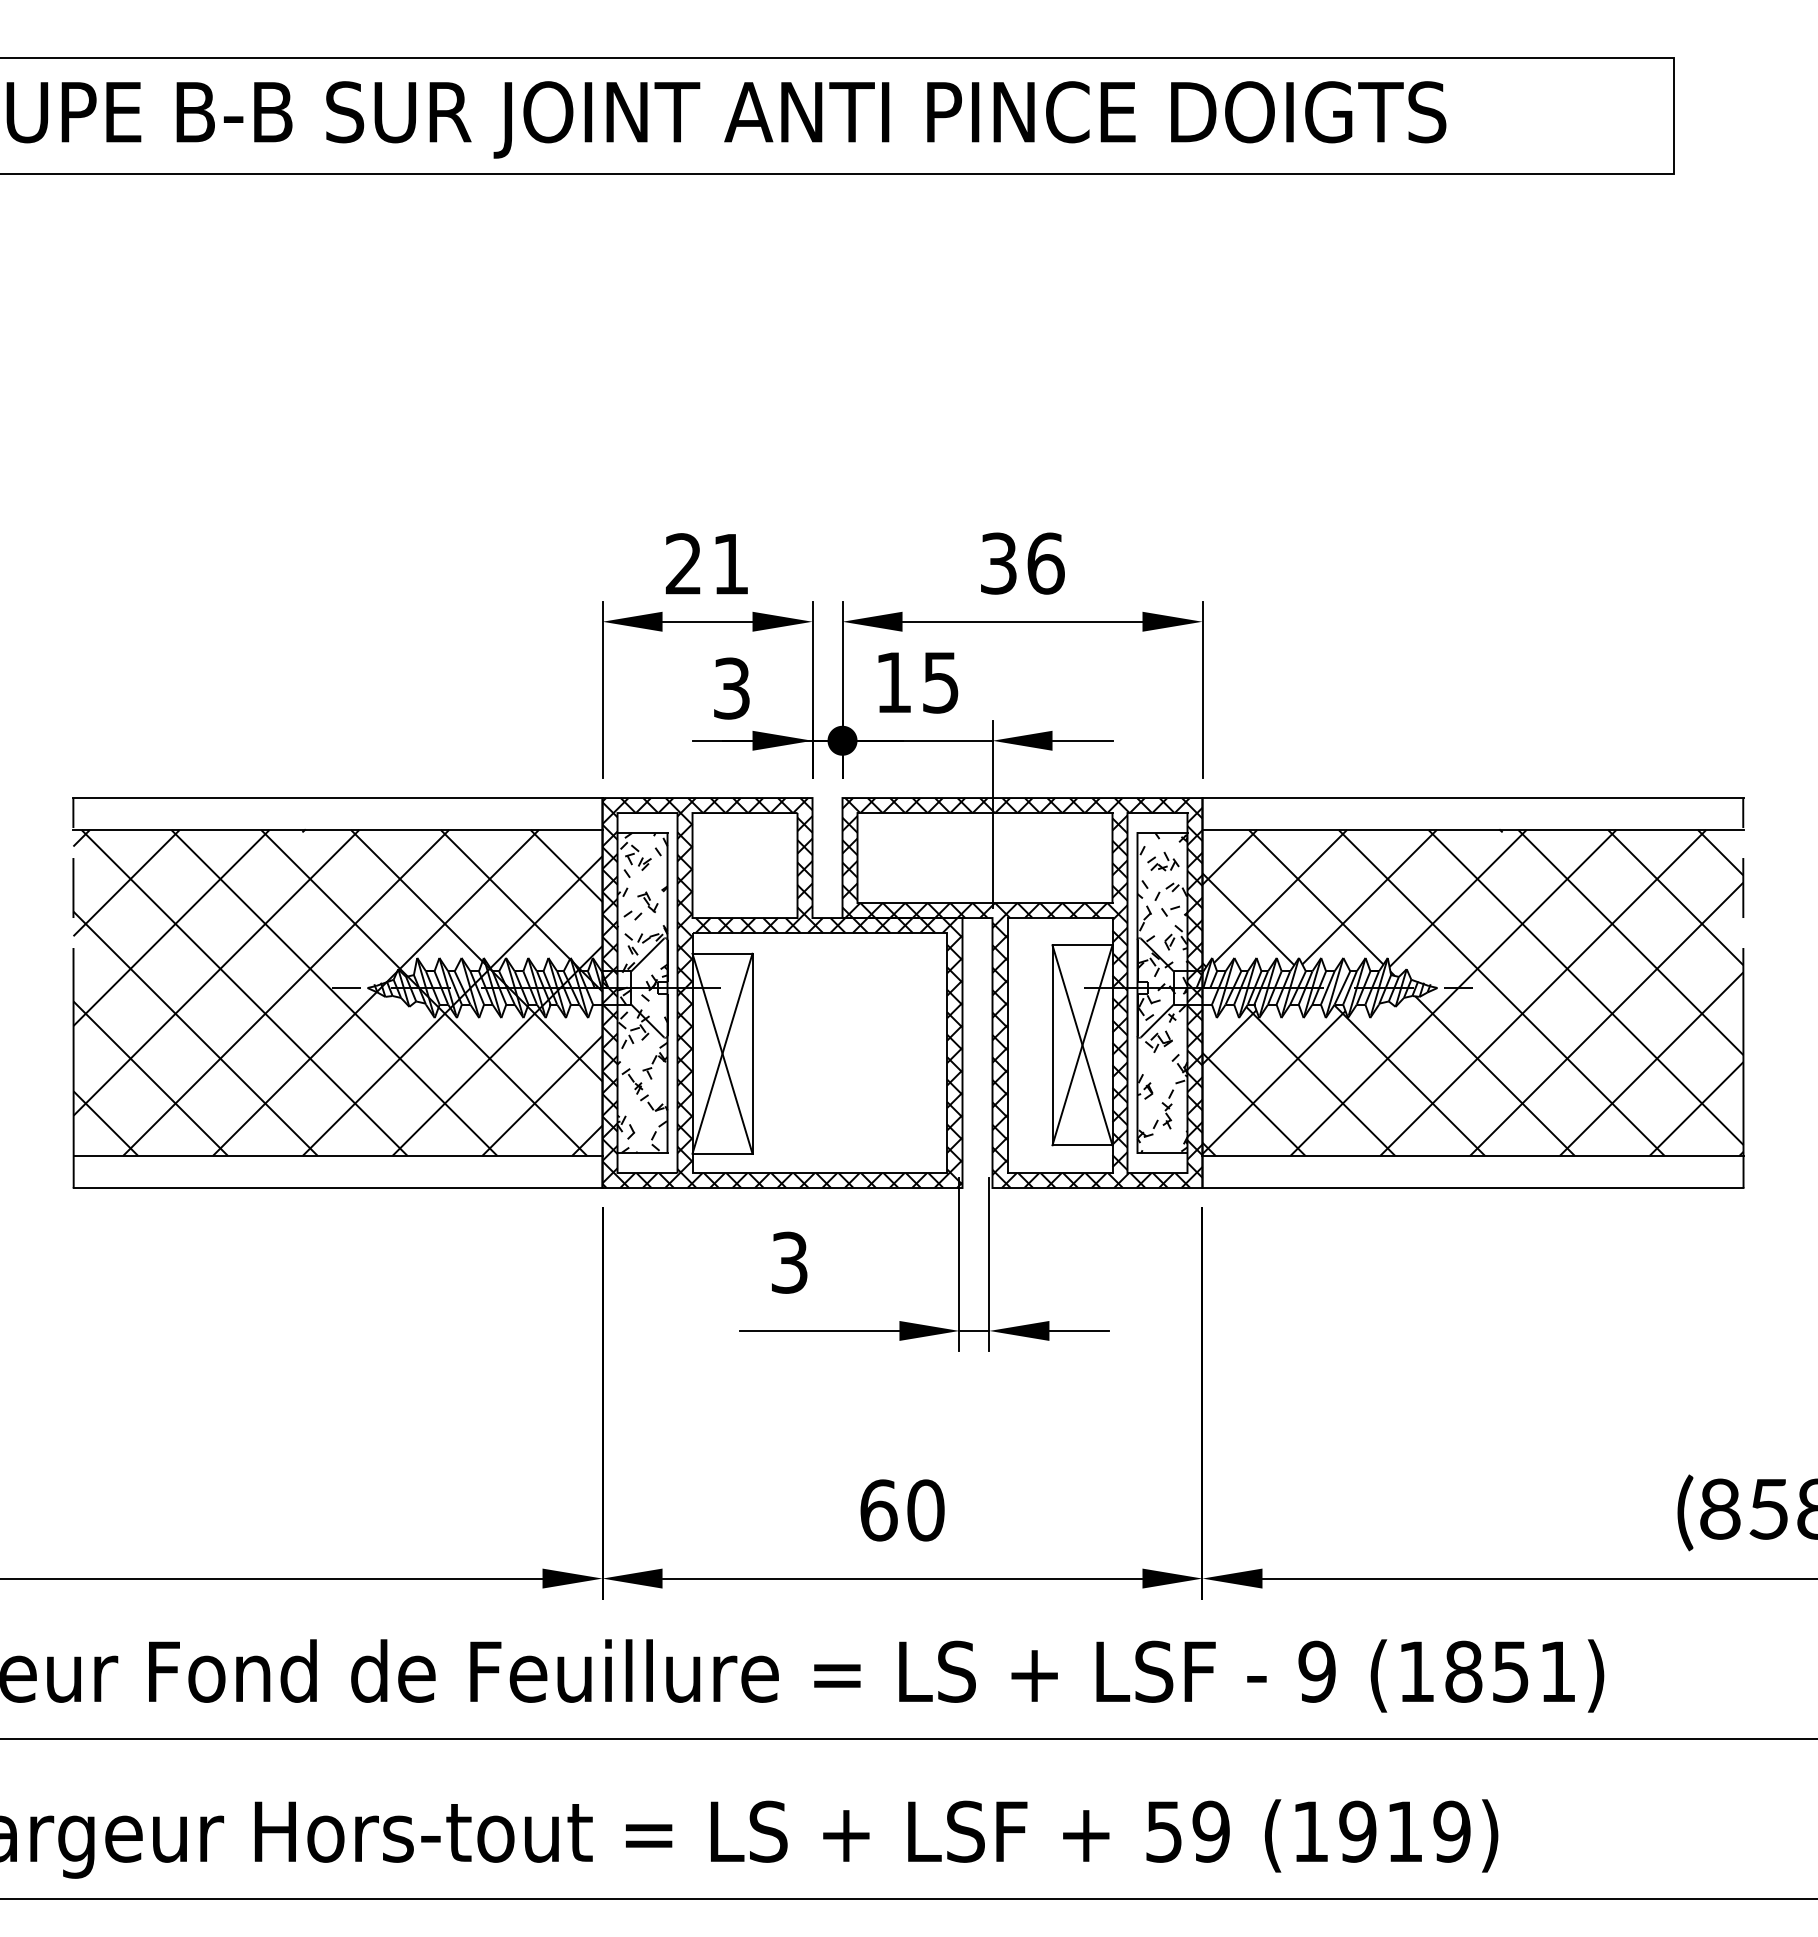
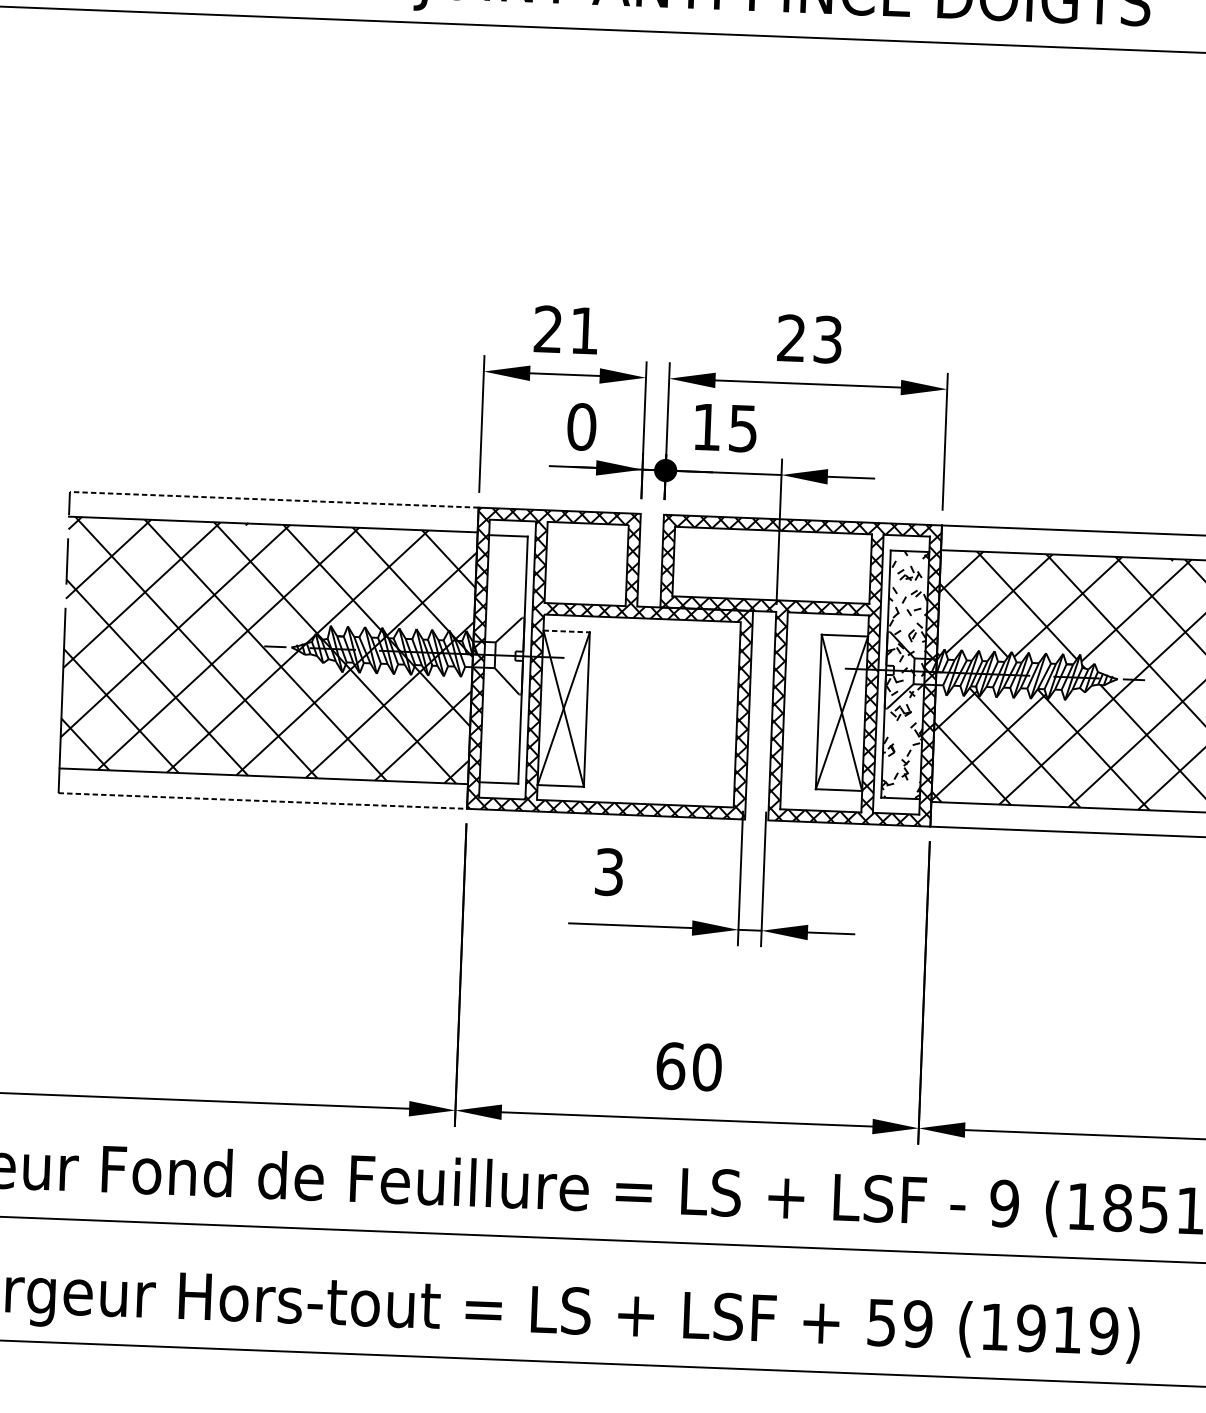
text: (1022, 563) -> (809, 338), 36 -> 23
text: (731, 688) -> (581, 426), 3 -> 0
line: (337, 798) -> (273, 500), solid -> dashed
line: (722, 953) -> (566, 631), solid -> dashed
hatch: (642, 993) -> (503, 659), removed
line: (338, 1188) -> (263, 801), solid -> dashed

